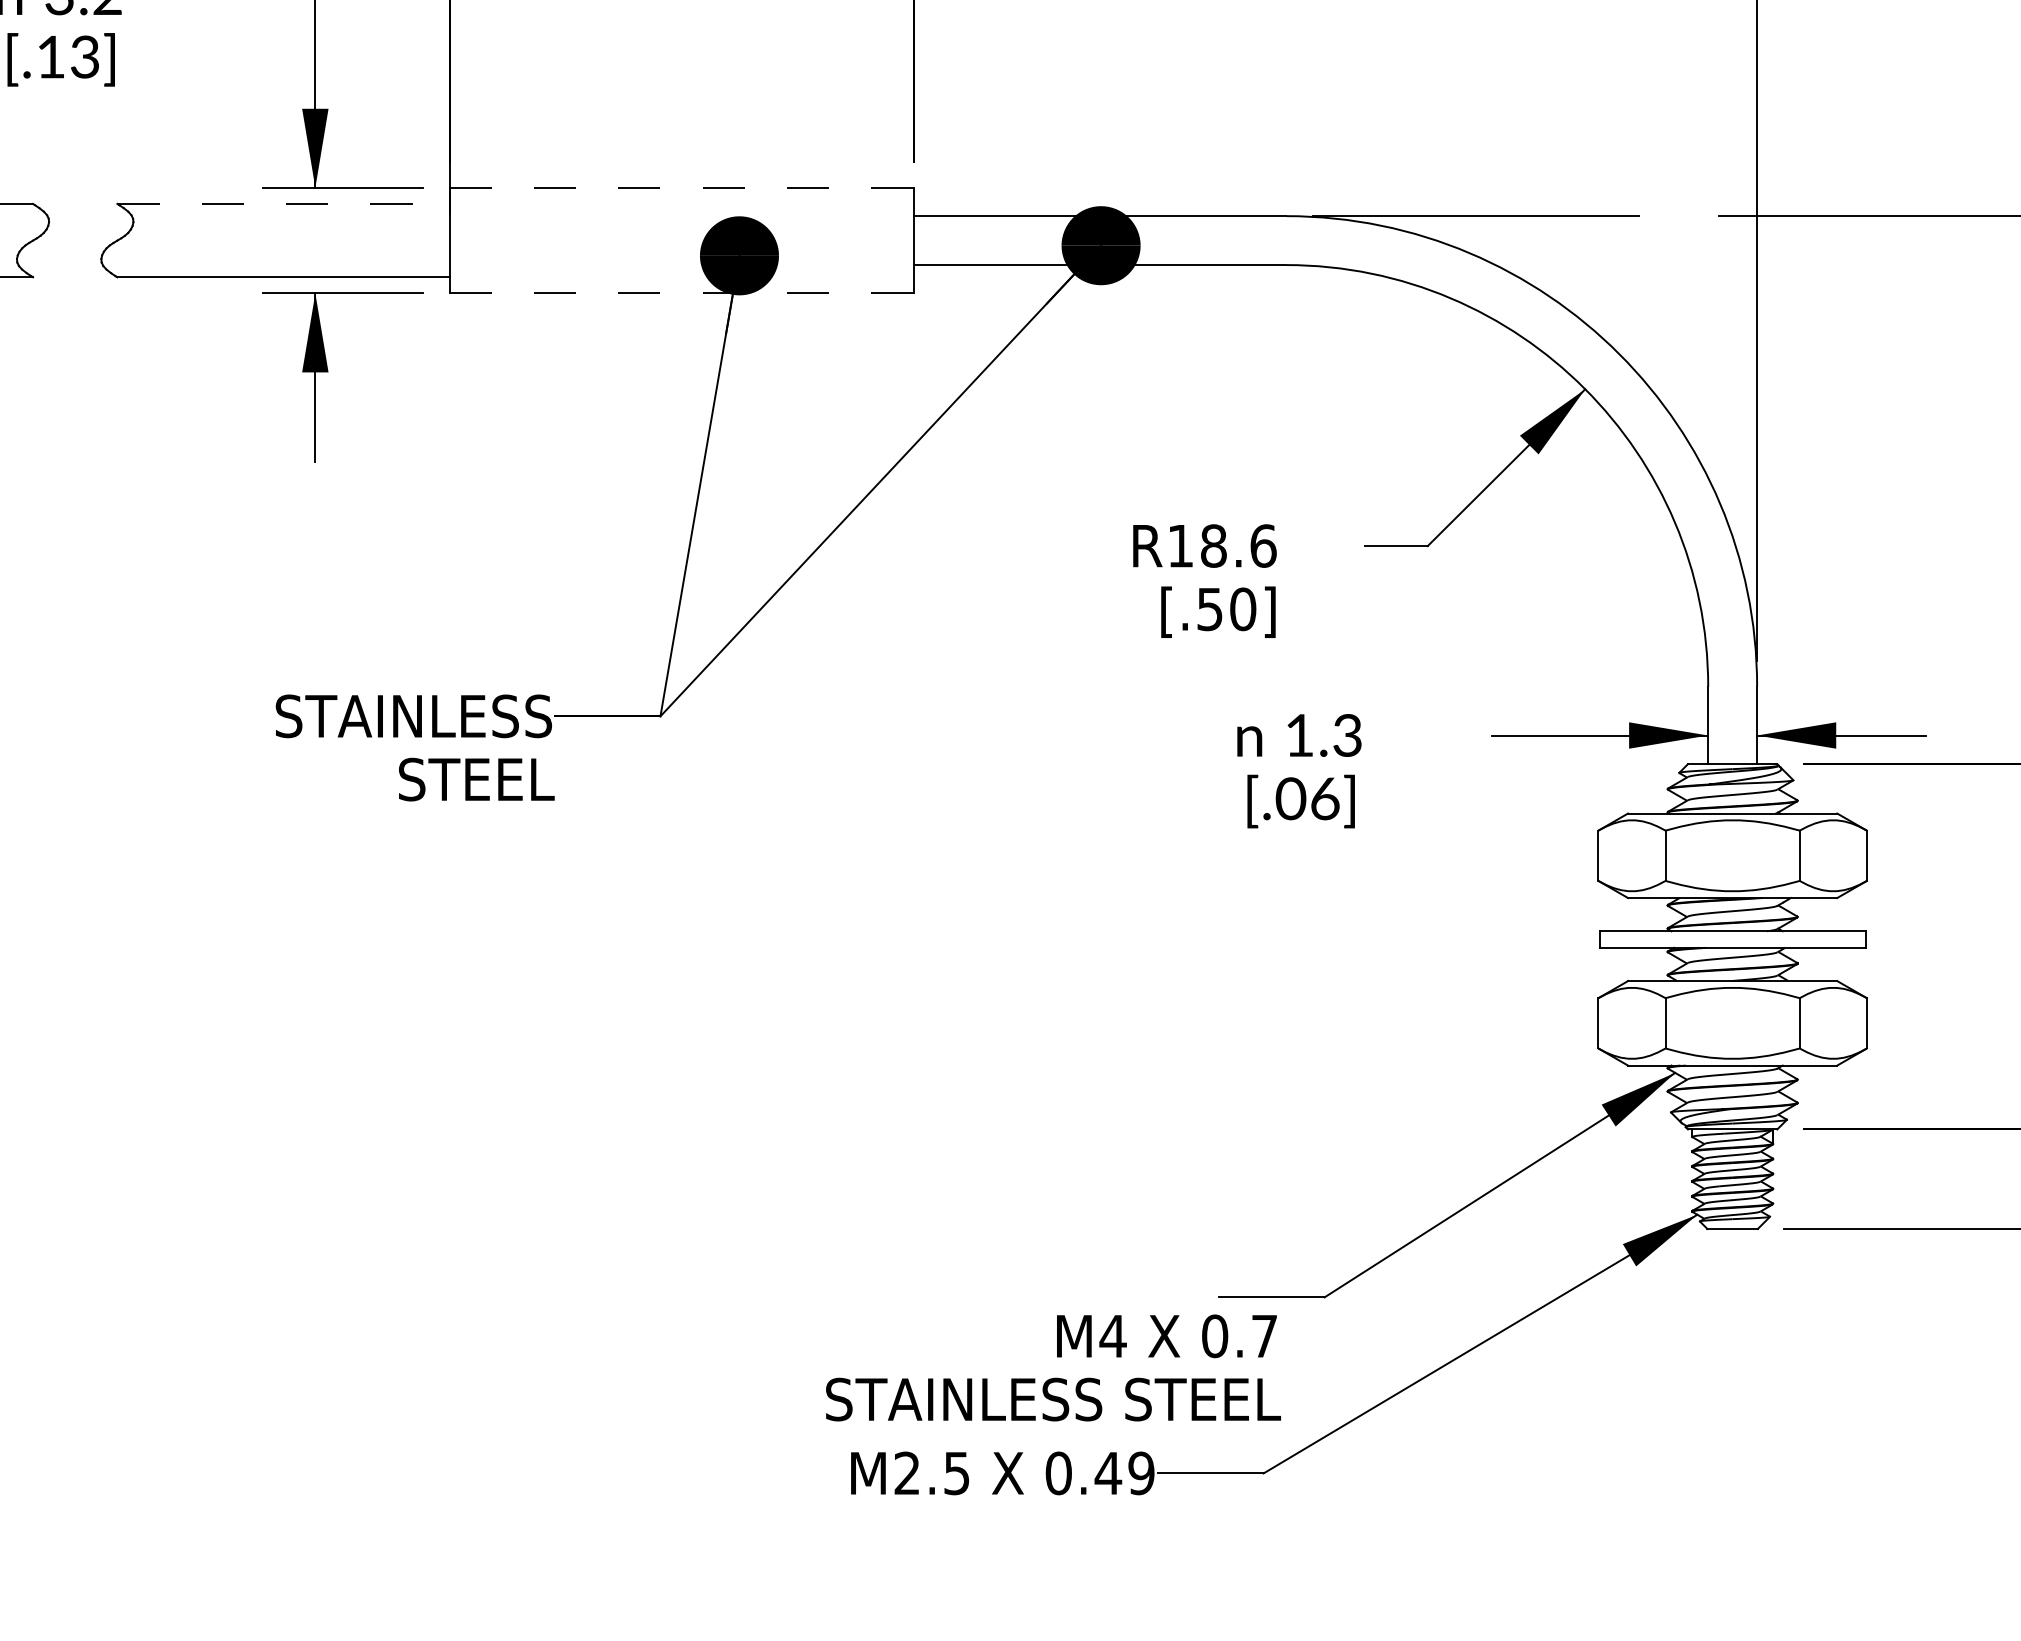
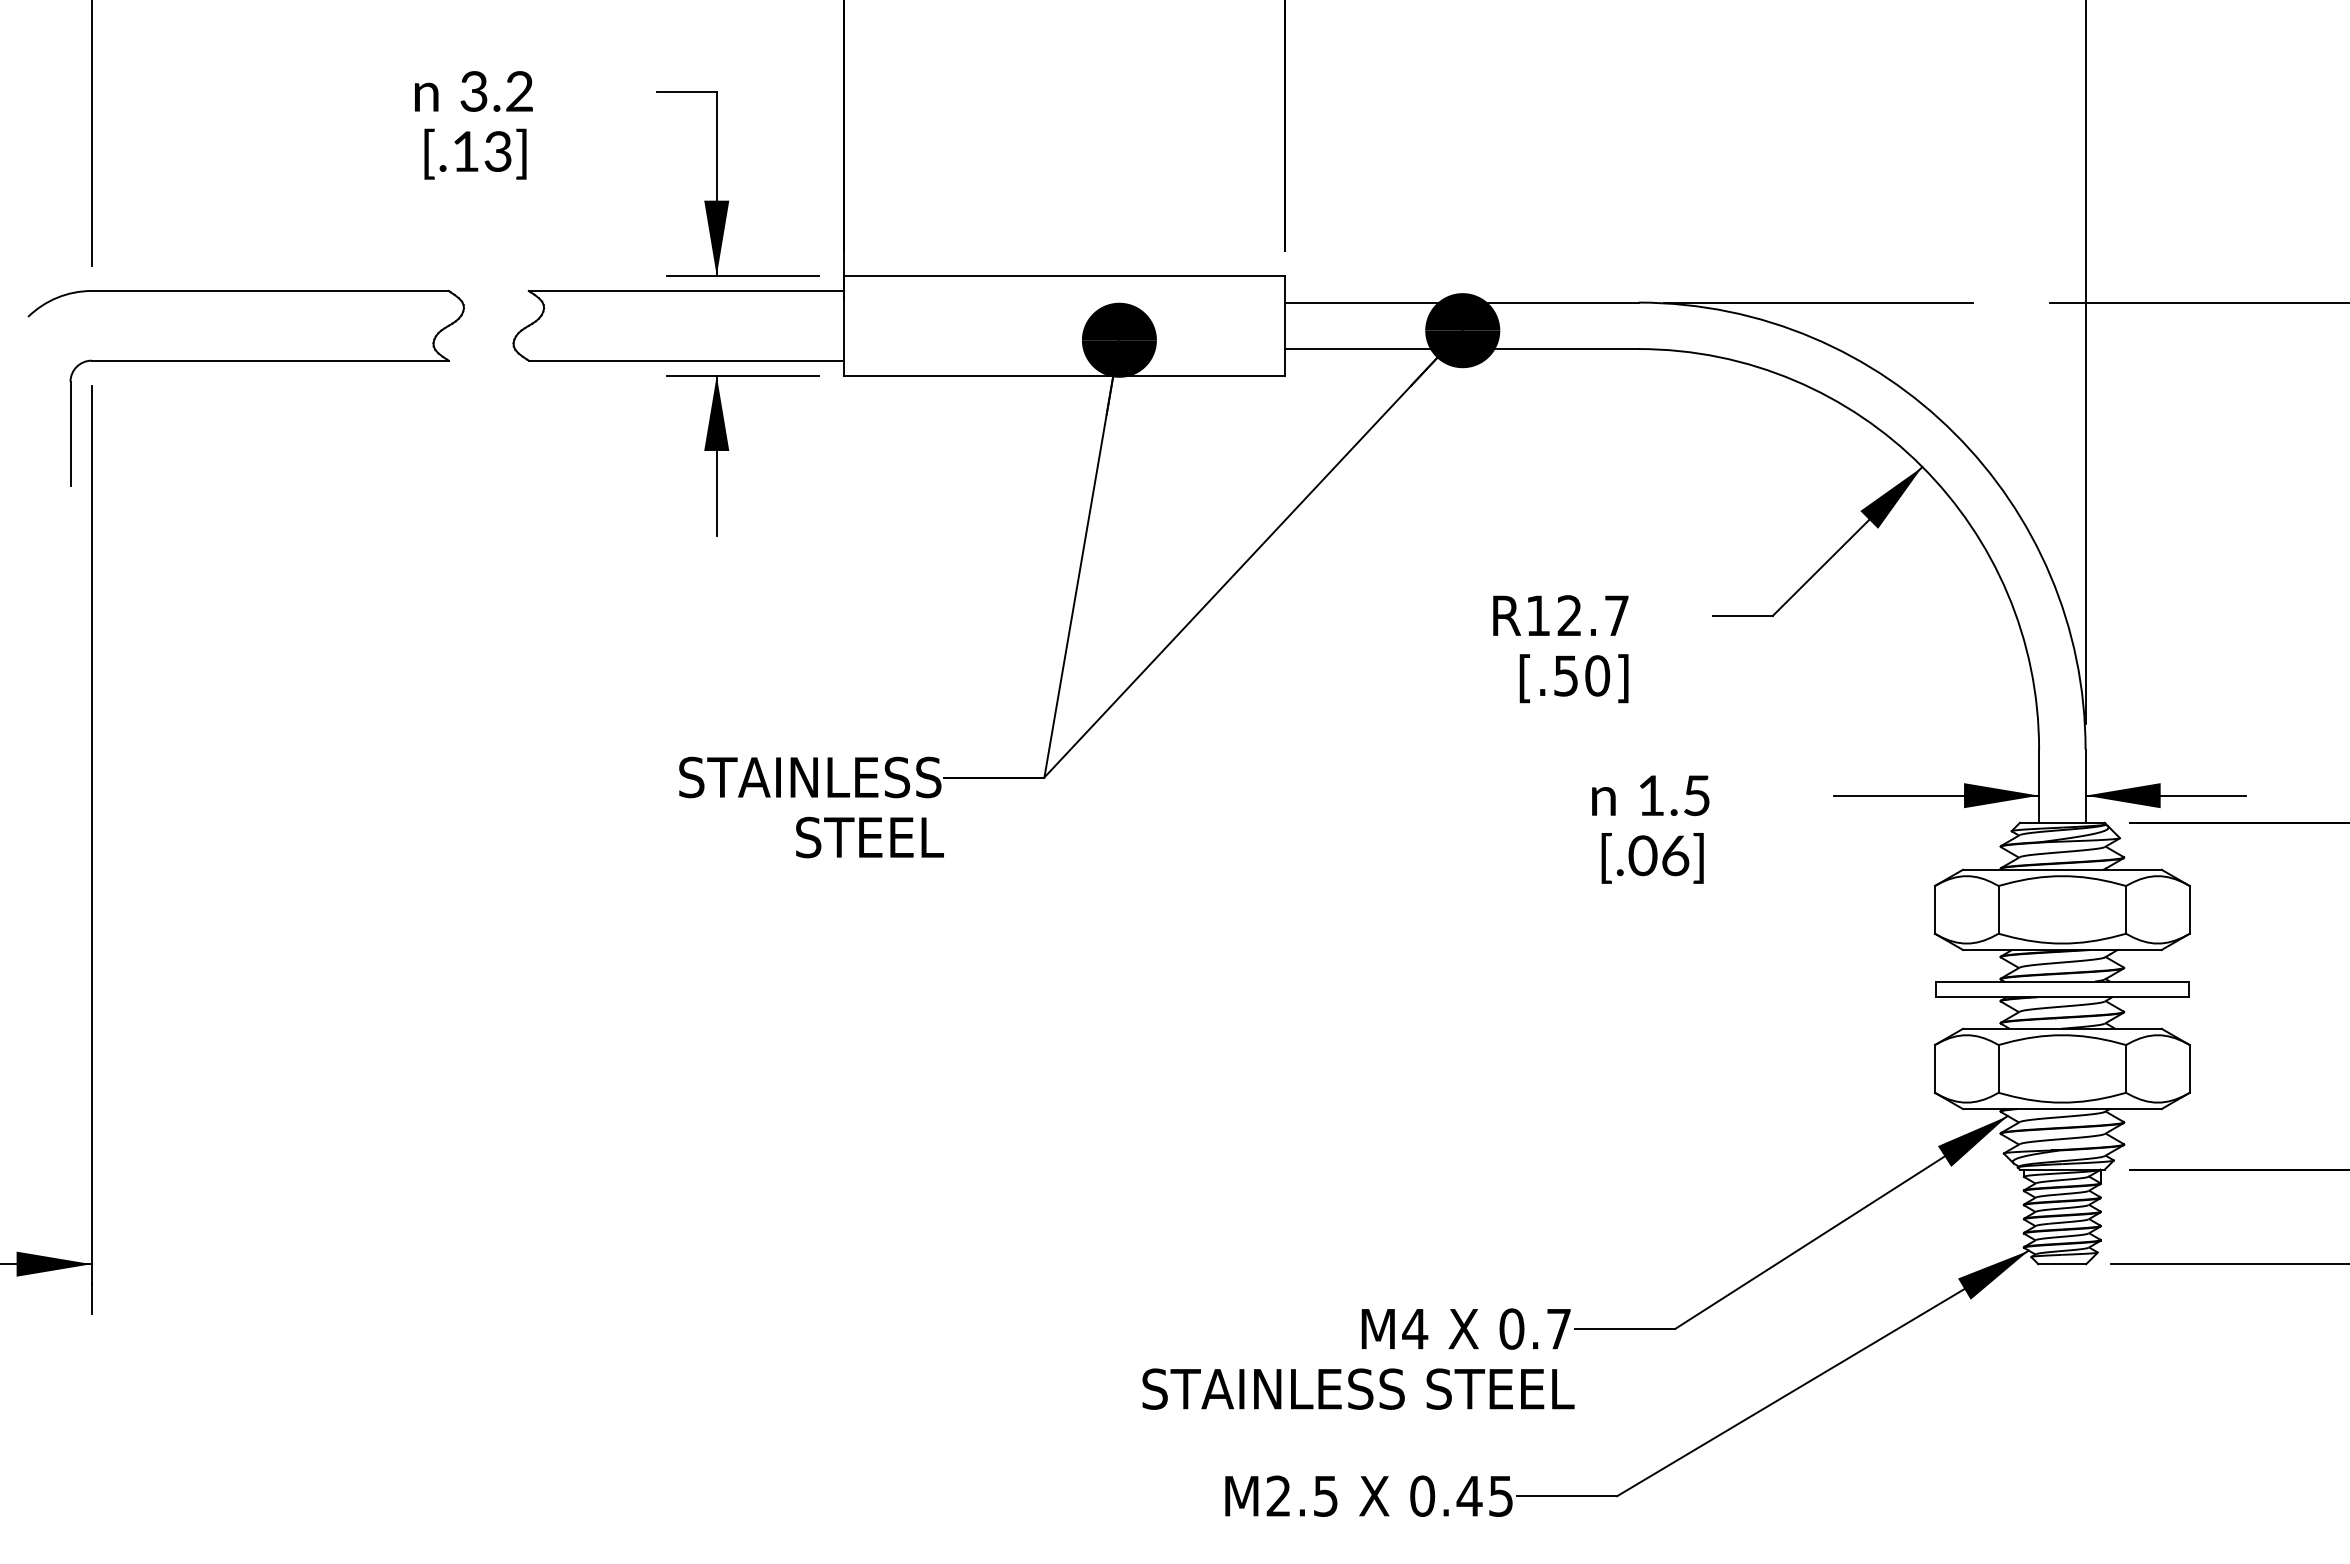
line: (681, 187) -> (1064, 275), dashed -> solid
line: (283, 203) -> (686, 290), dashed -> solid
line: (681, 292) -> (1064, 375), dashed -> solid
text: (1238, 545) -> (1593, 615), R18.6 -> R12.7
text: (1347, 735) -> (1696, 795), 1.3 -> 1.5
text: (1053, 1367) -> (1358, 1358), moved
text: (1140, 1472) -> (1500, 1495), 0.49 -> 0.45

